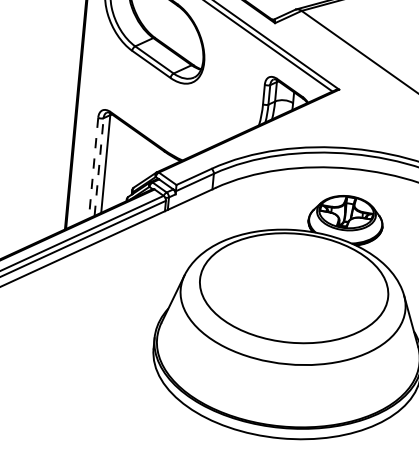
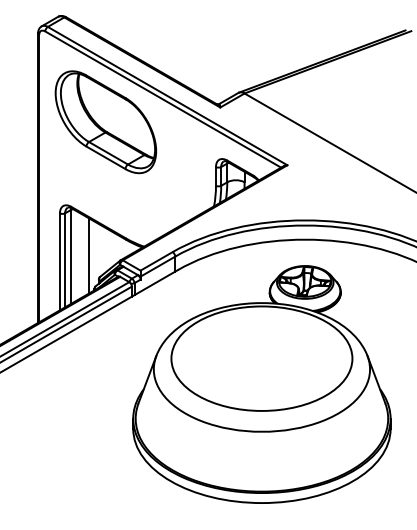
line: (123, 164) -> (88, 255), added
line: (99, 167) -> (65, 260), dashed -> solid
line: (92, 168) -> (59, 262), dashed -> solid

